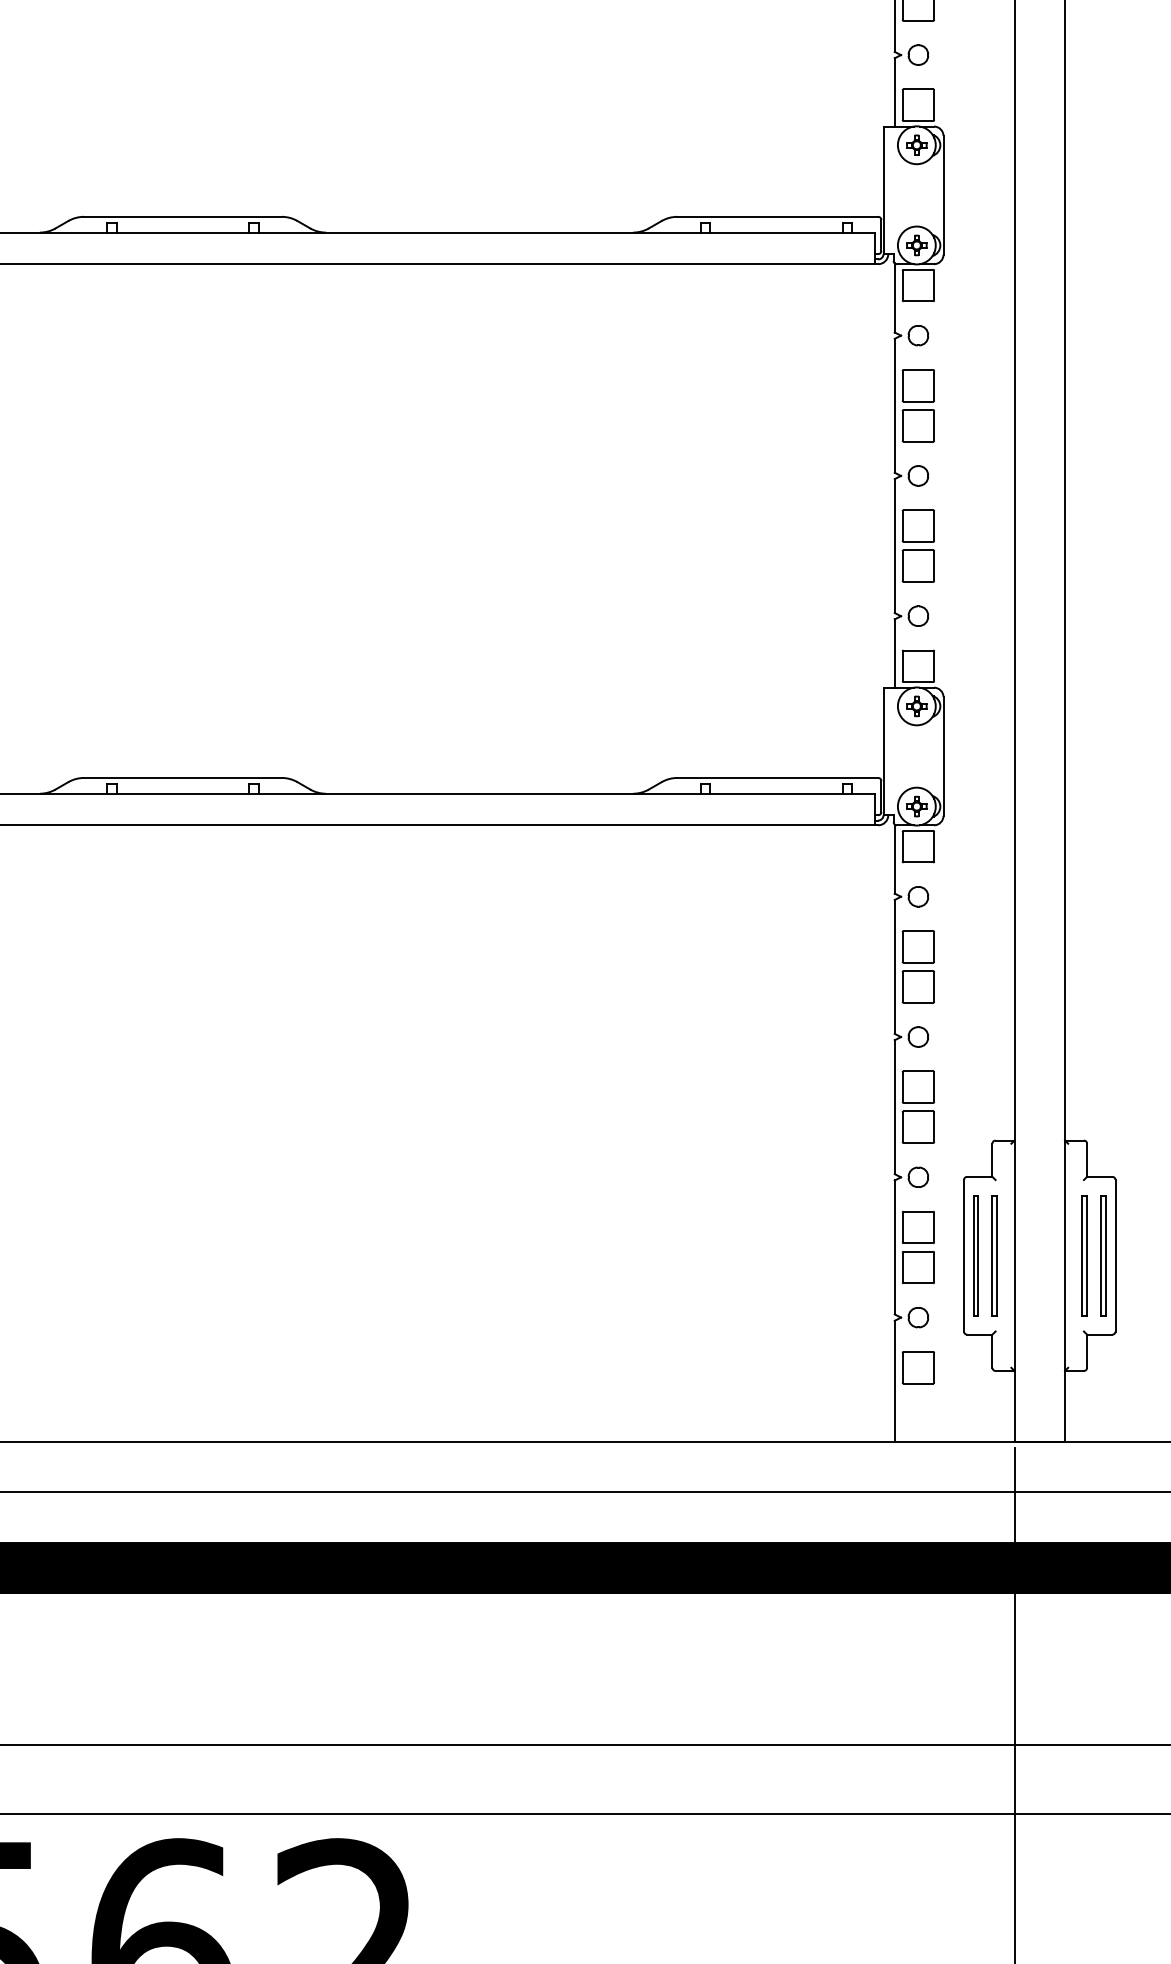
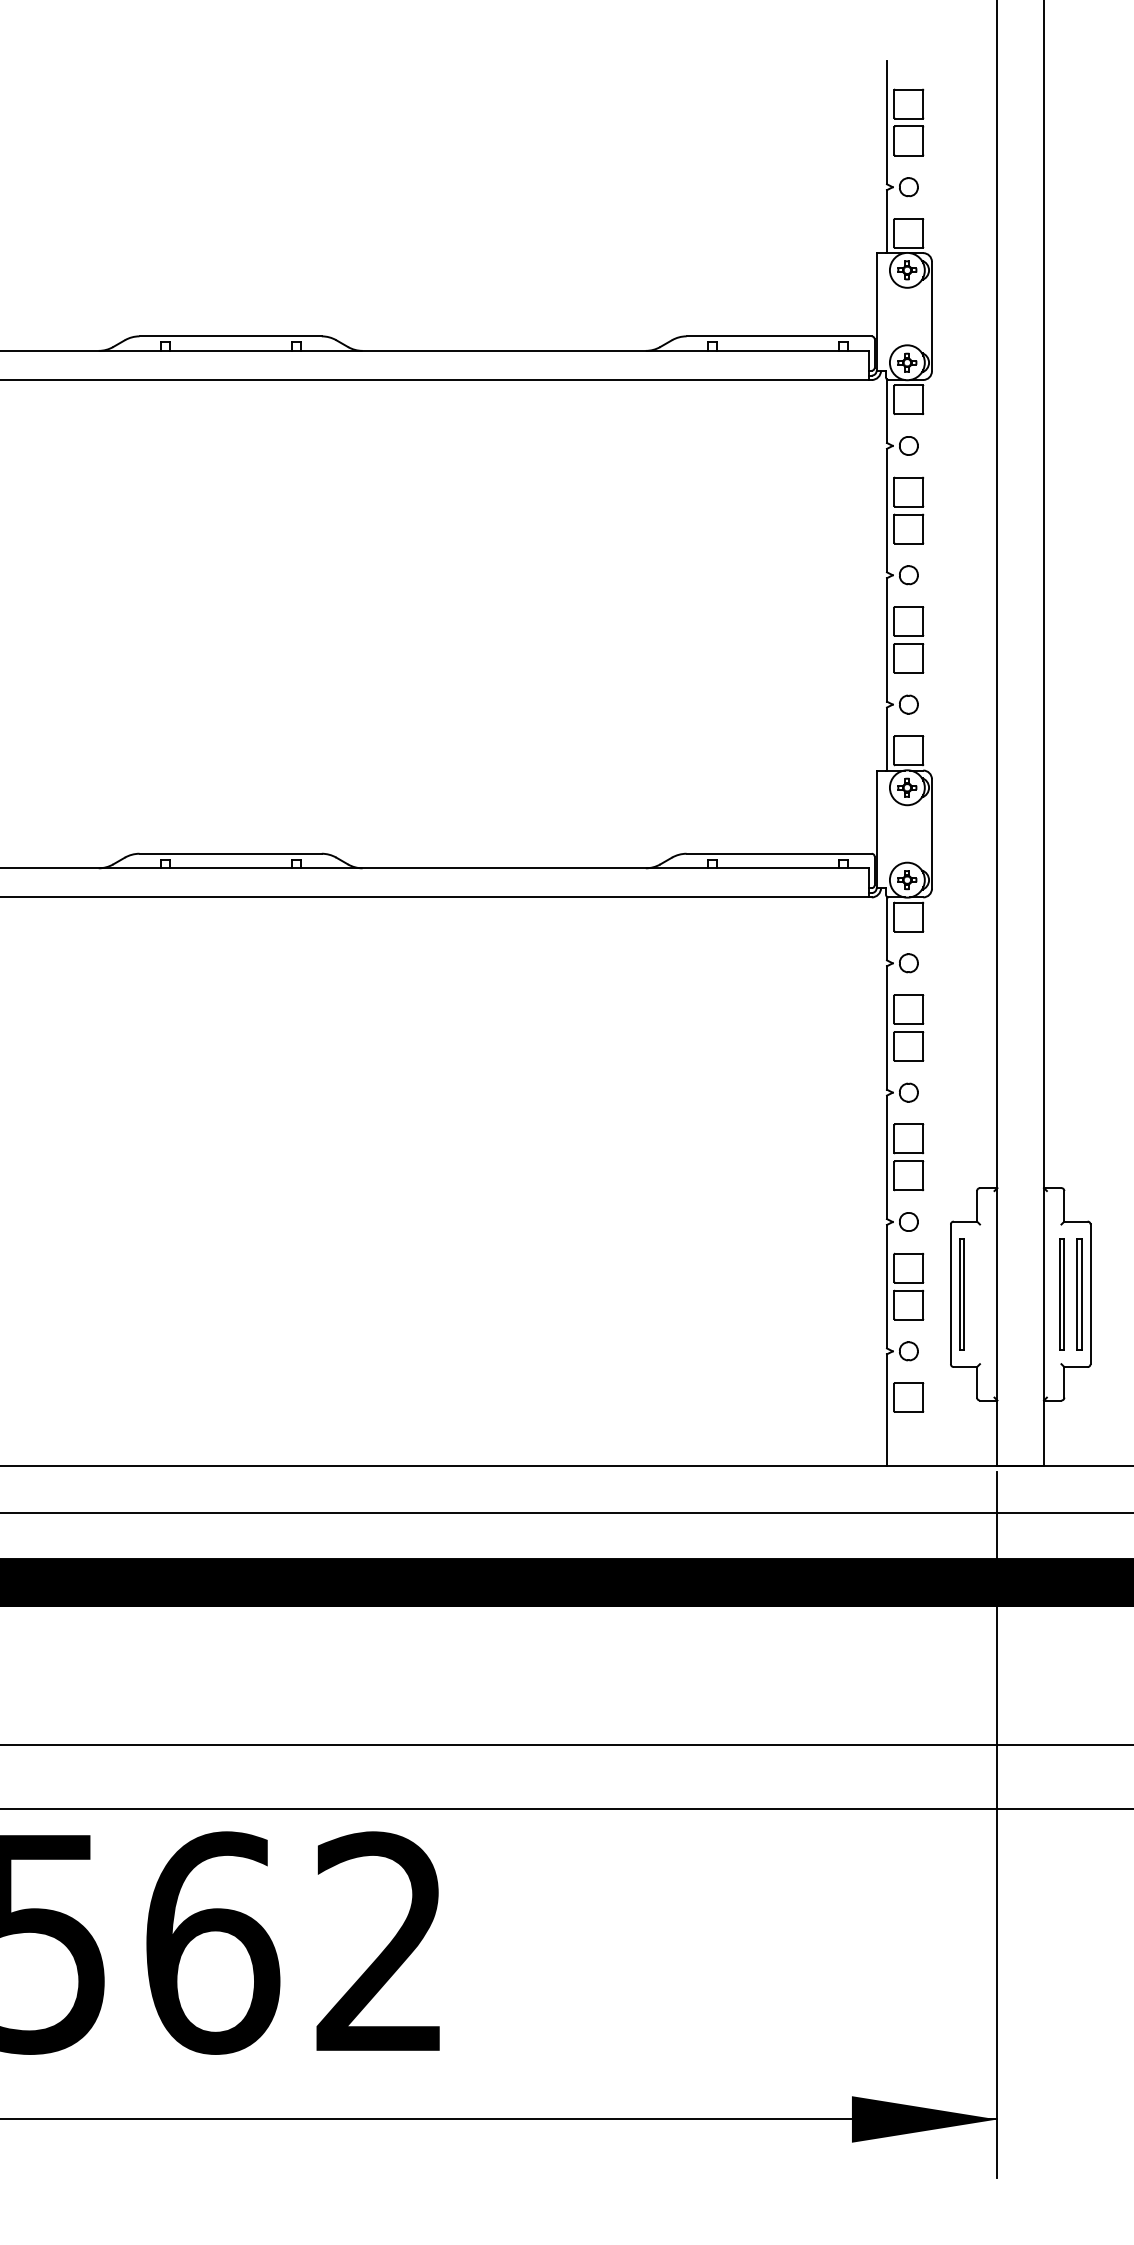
part: (993, 1255) -> (978, 1294), removed

